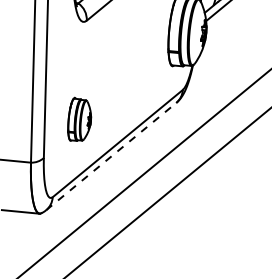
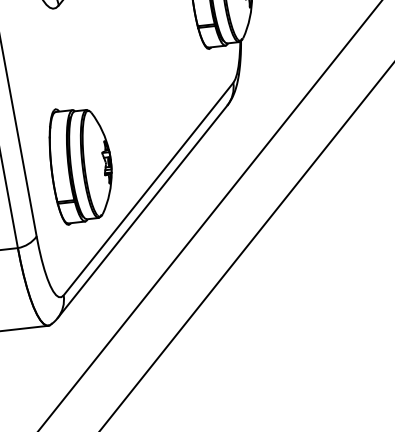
part: (79, 119) -> (80, 163), size x1.67
line: (111, 156) -> (142, 211), dashed -> solid

